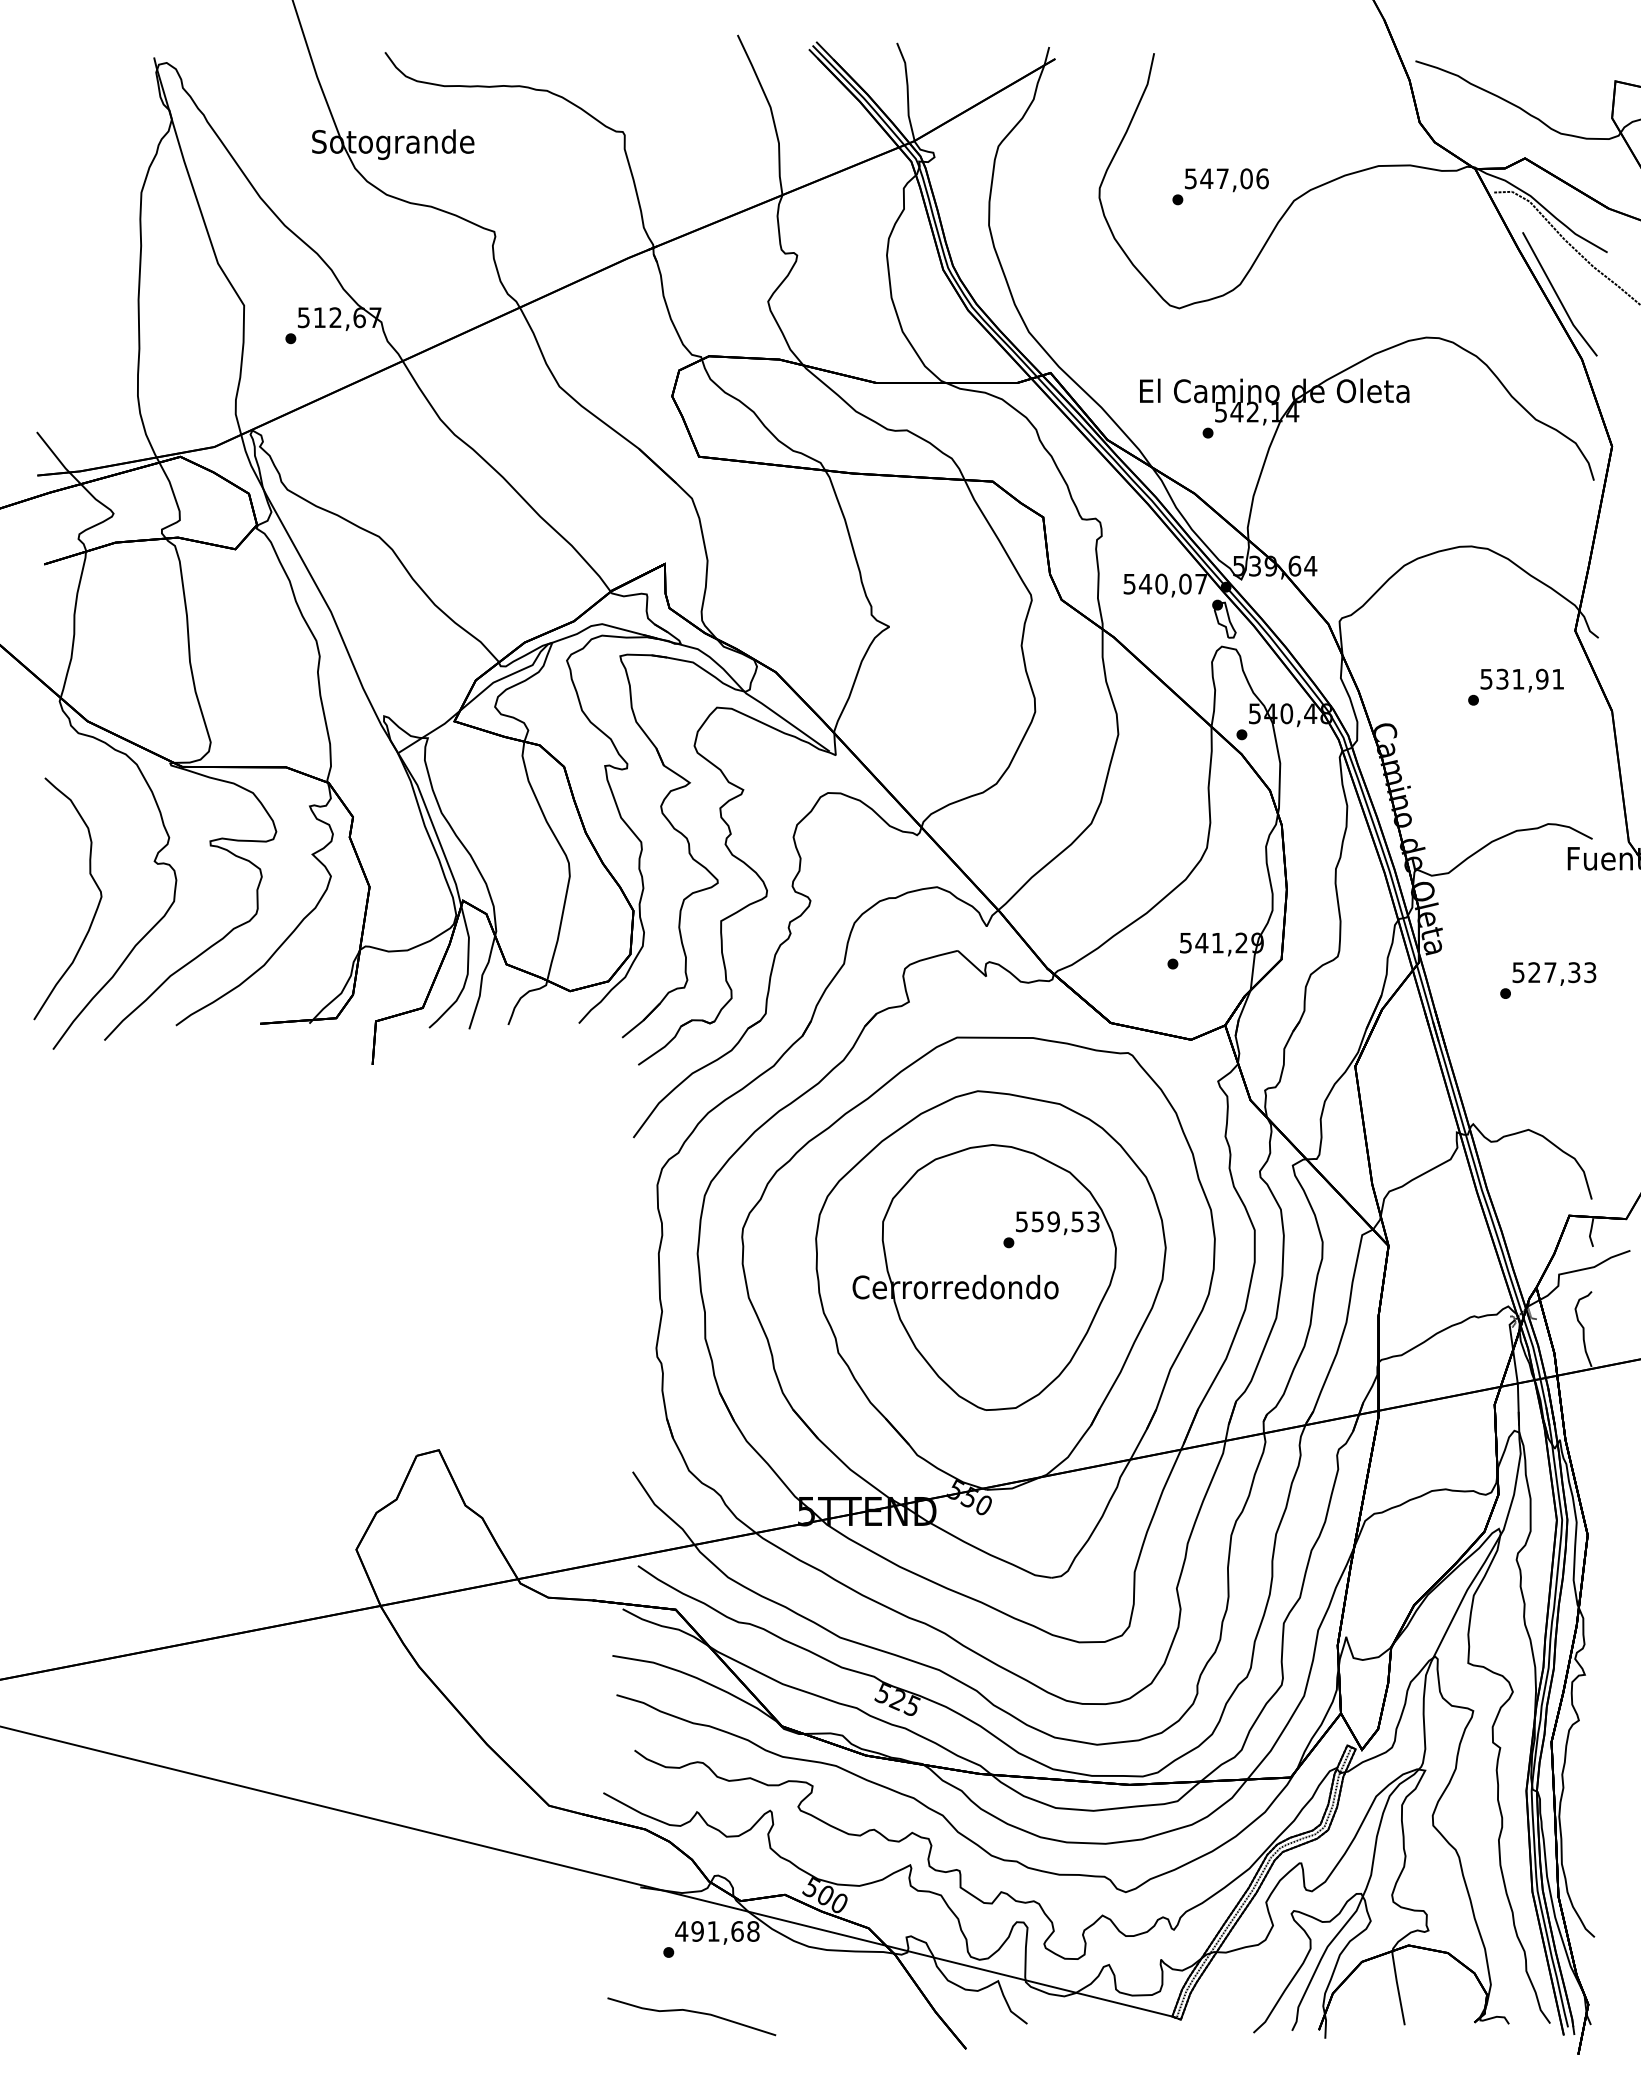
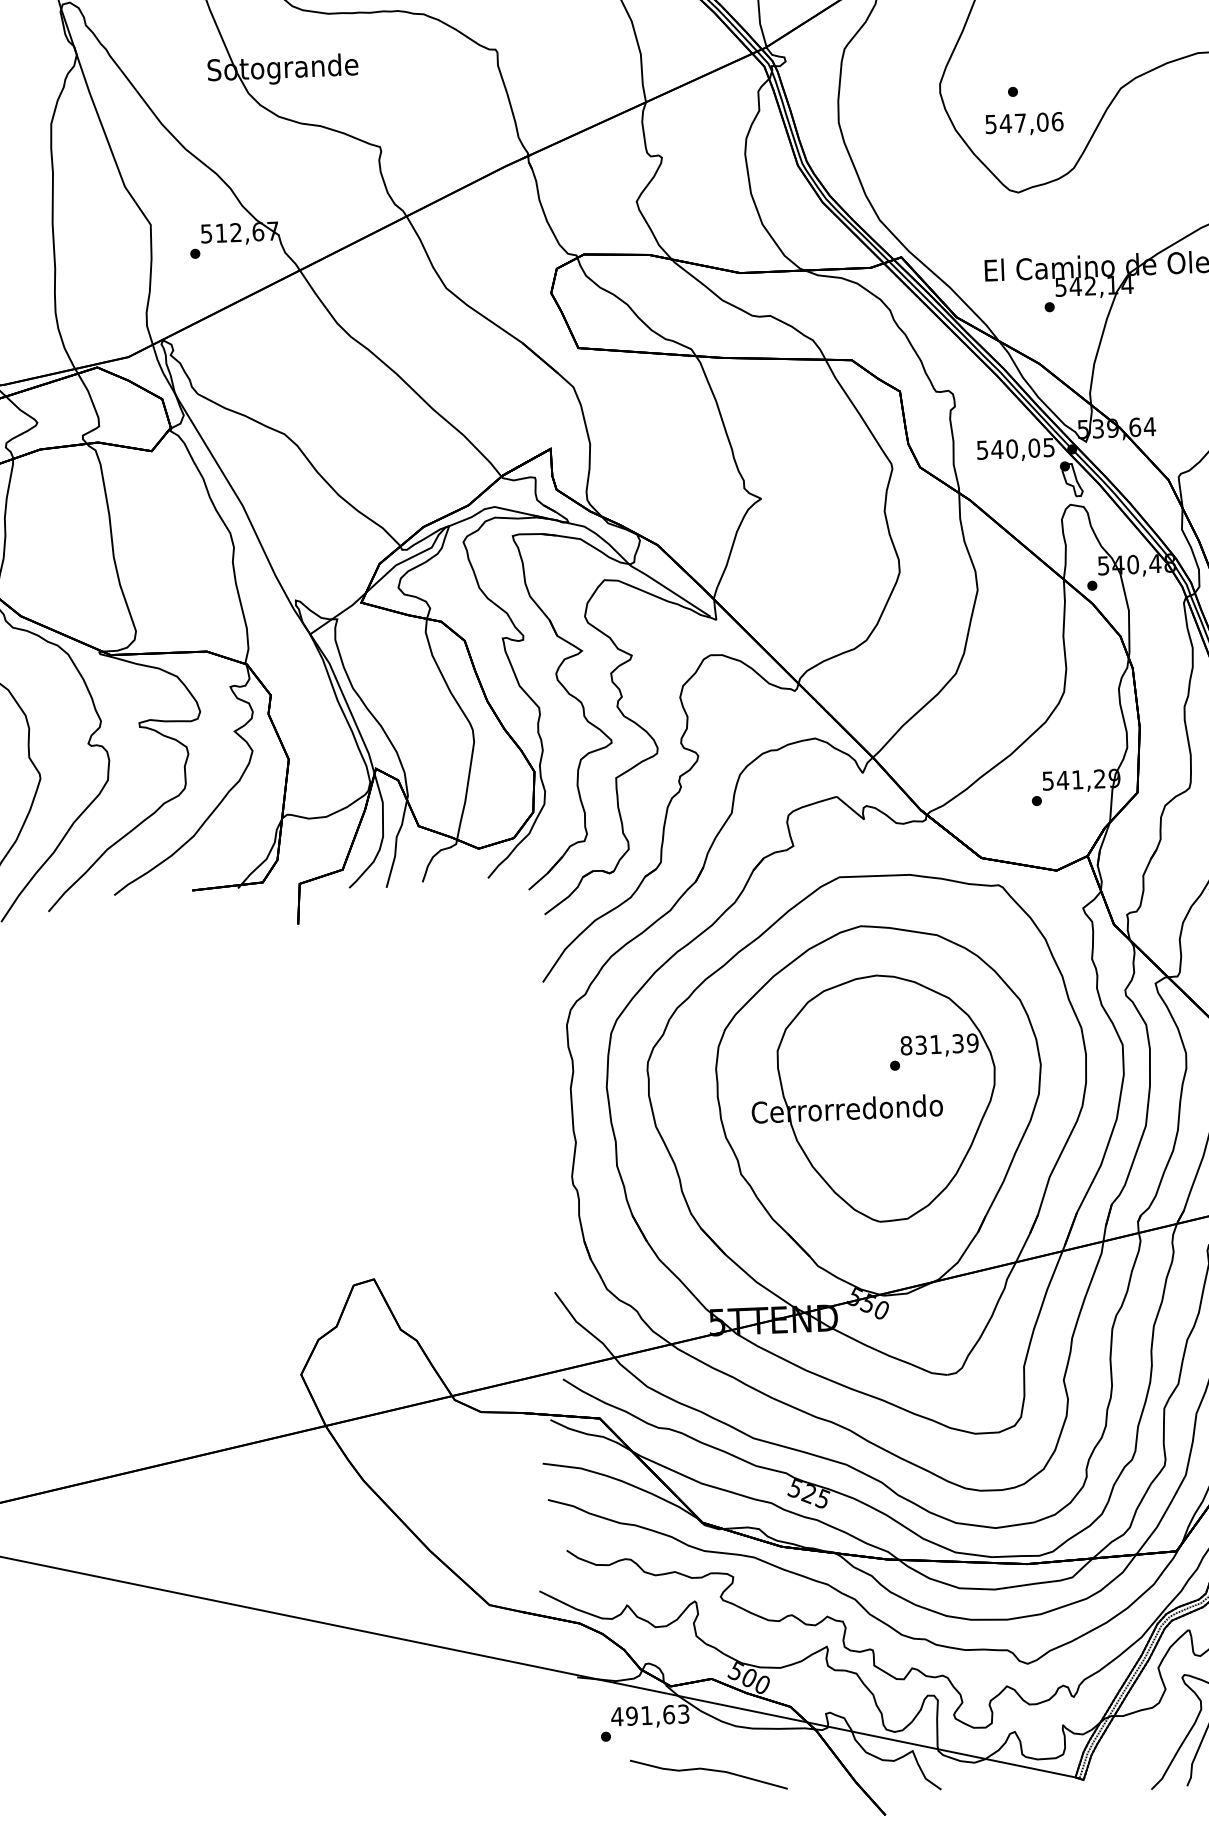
text: (1226, 180) -> (1024, 124), moved
text: (1201, 584) -> (1049, 447), 540,07 -> 540,05
text: (1057, 1221) -> (939, 1044), 559,53 -> 831,39
text: (753, 1931) -> (683, 1714), 491,68 -> 491,63
part: (691, 2016) -> (708, 1774), moved

